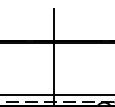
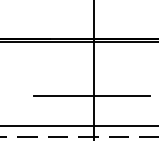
line: (52, 76) -> (91, 95), added

